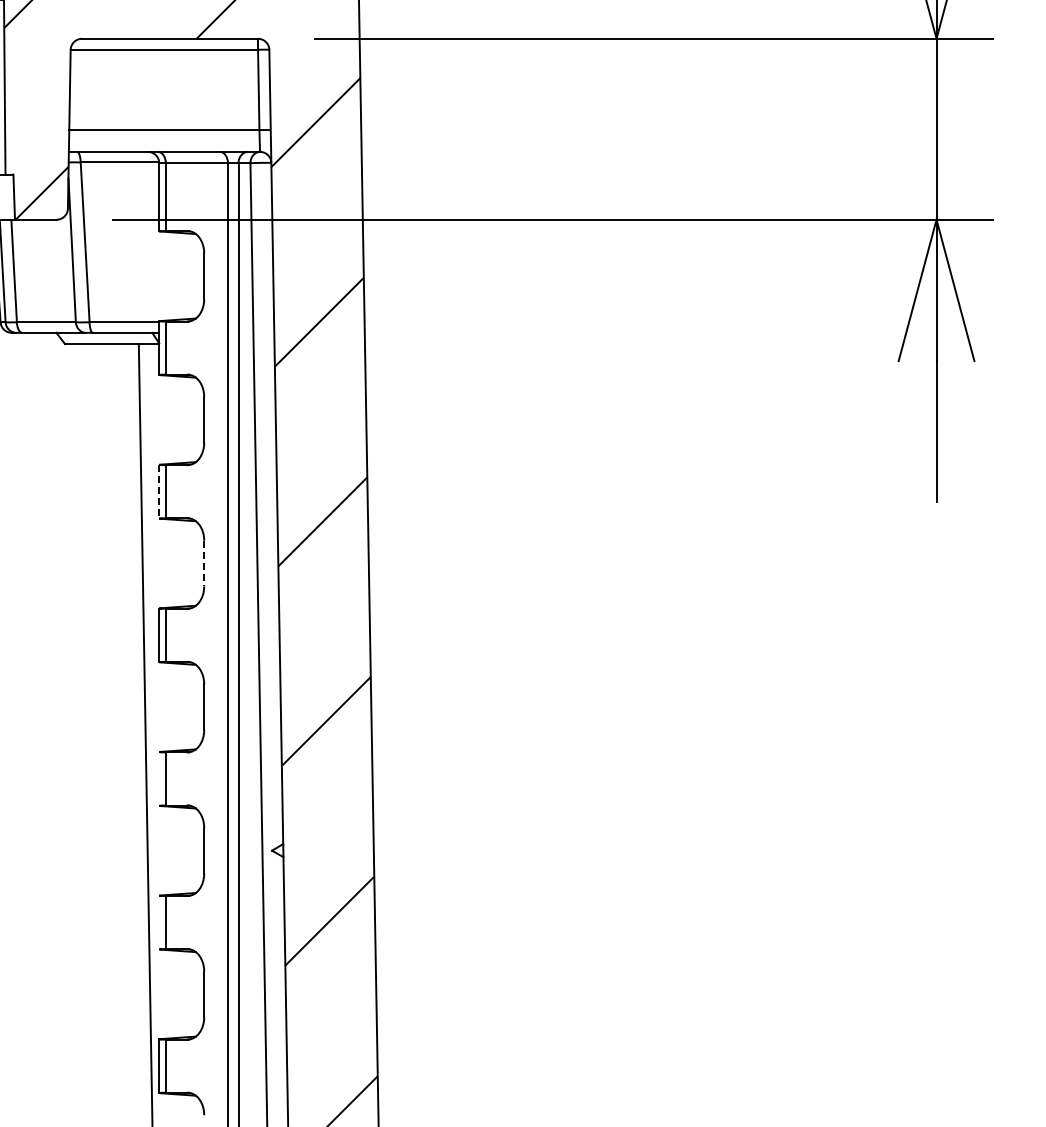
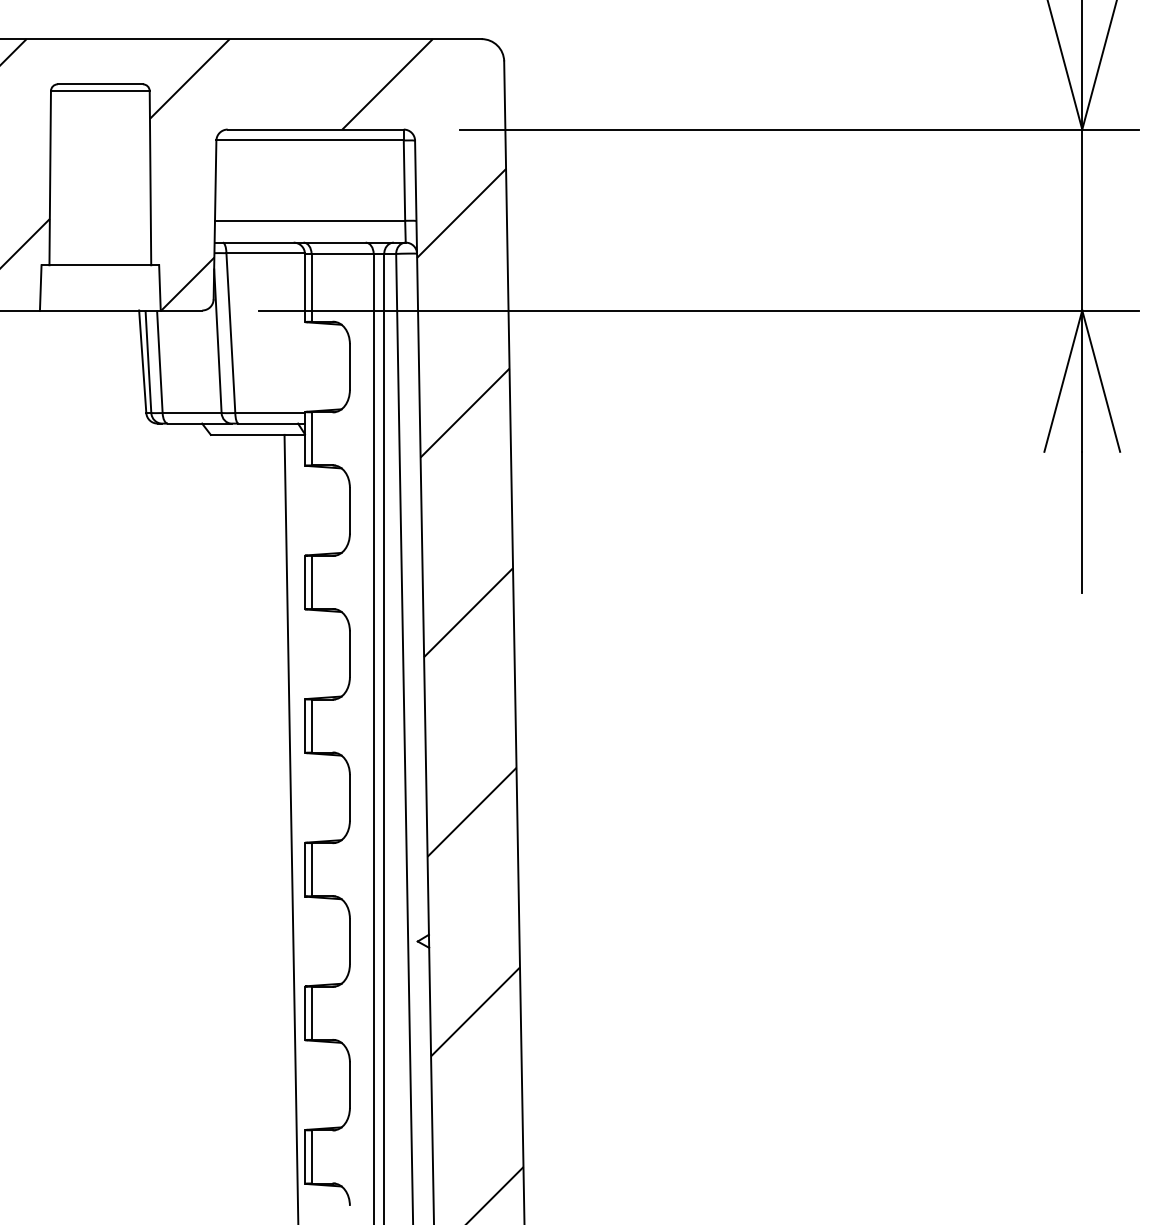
line: (158, 491) -> (304, 582), dashed -> solid
line: (203, 563) -> (349, 654), dashed -> solid
line: (158, 778) -> (304, 869), added
line: (158, 922) -> (304, 1013), added

